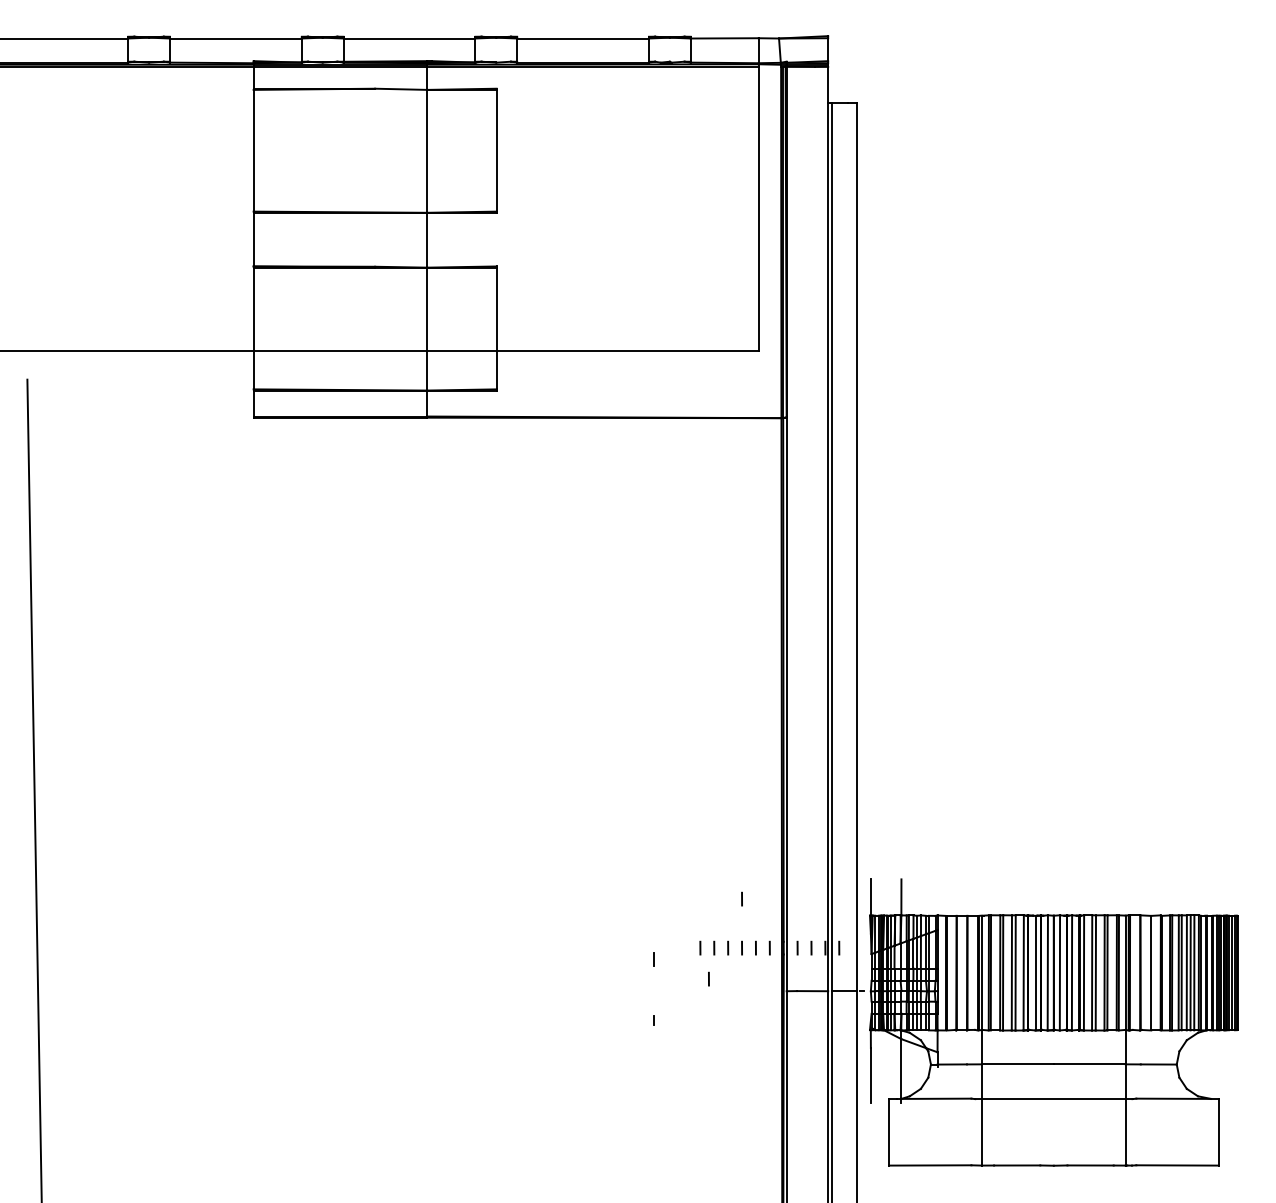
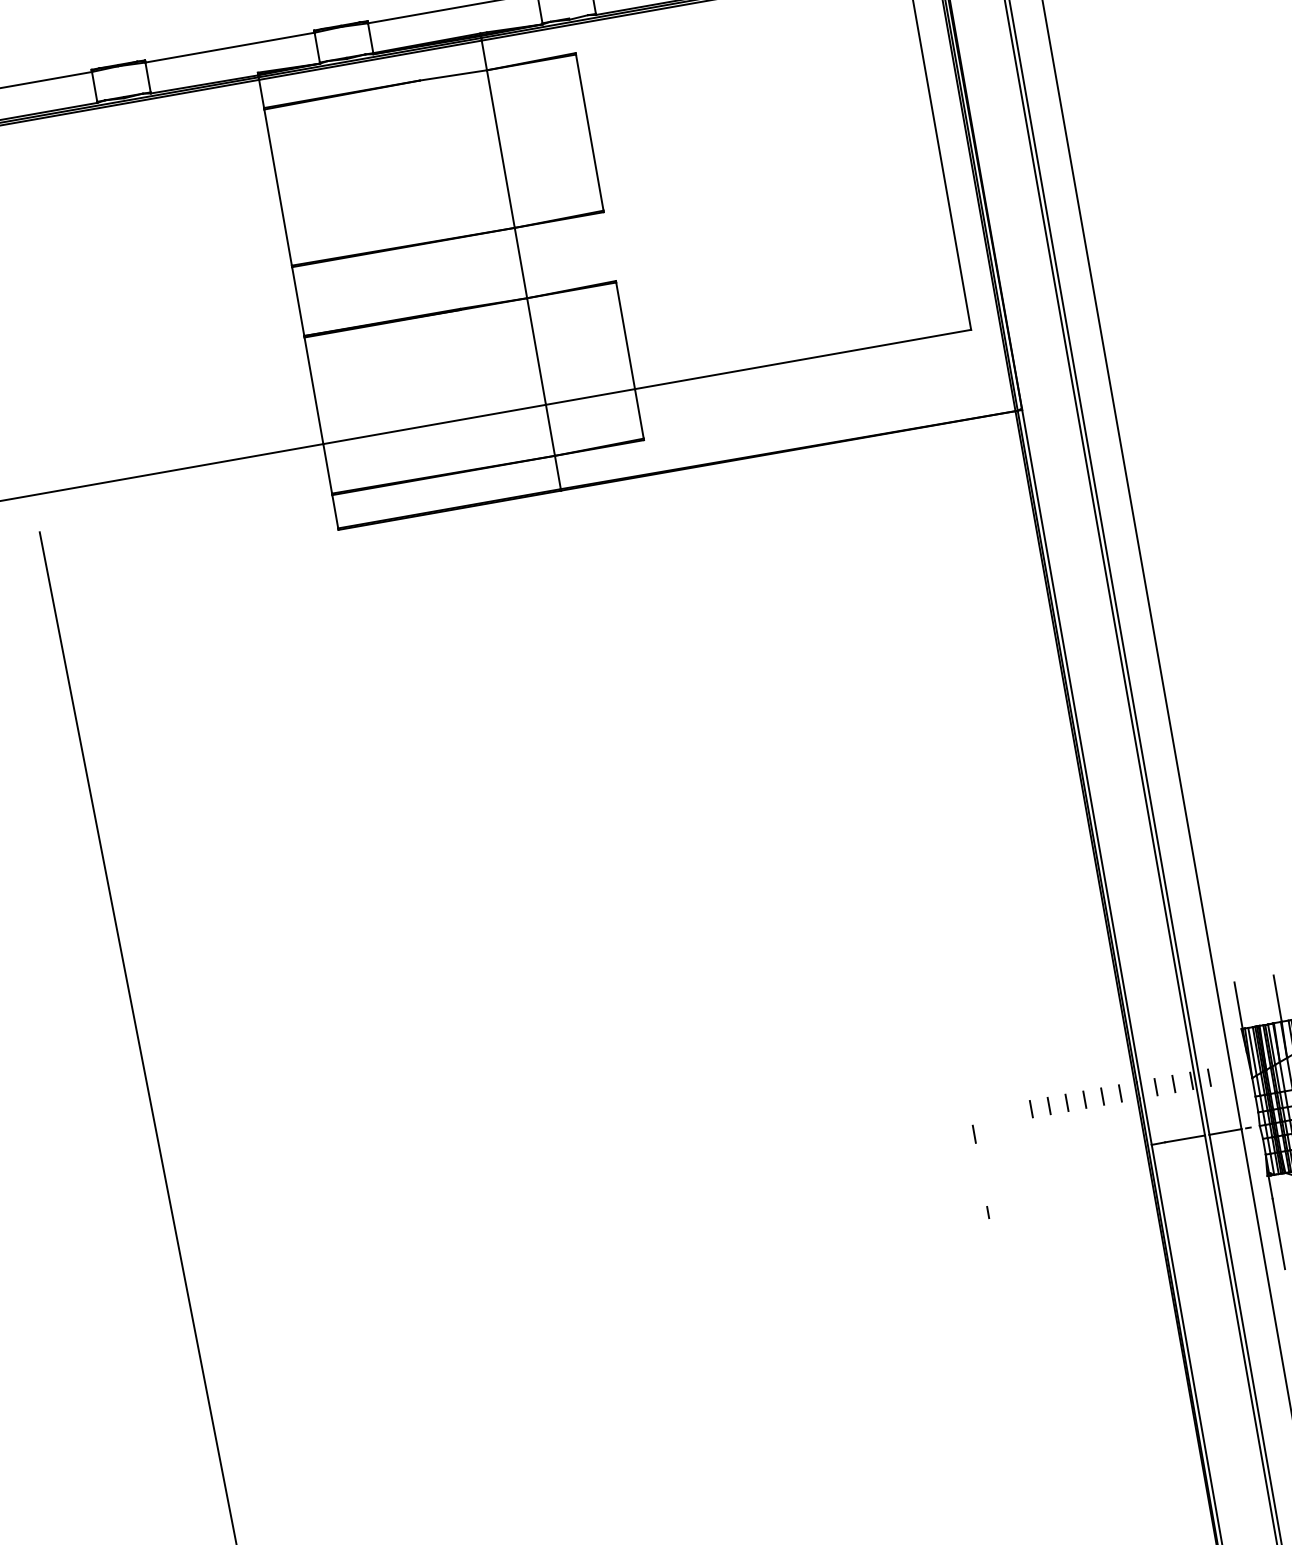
line: (741, 898) -> (1072, 1036), removed
line: (708, 978) -> (1048, 1146), removed

